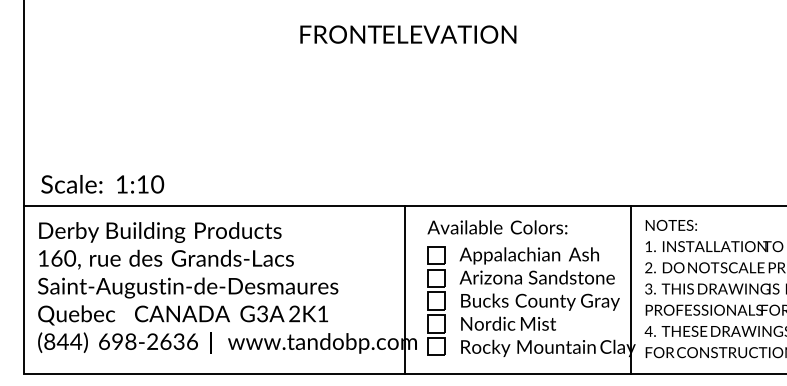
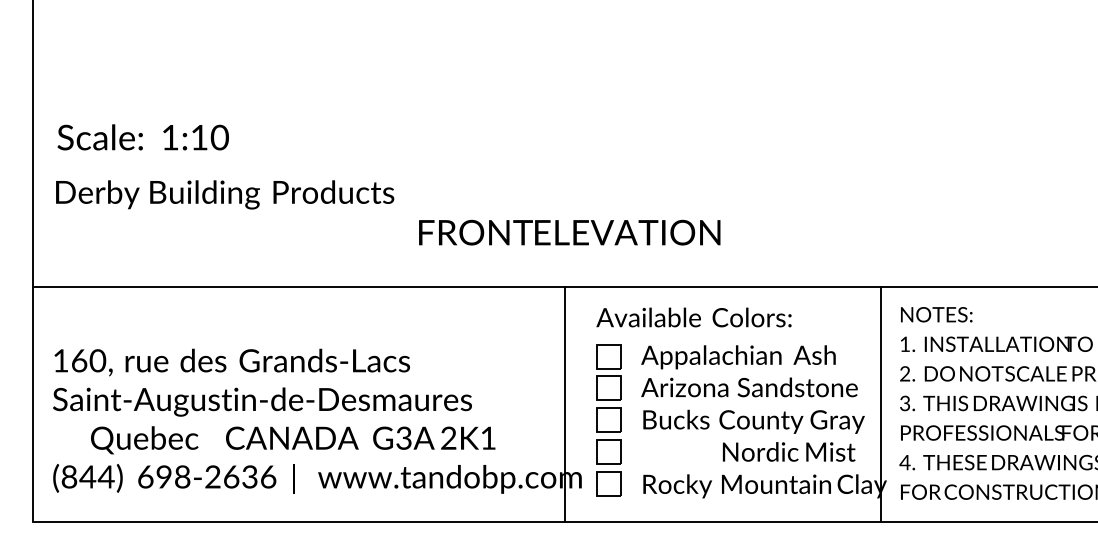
text: (408, 34) -> (569, 232), moved
text: (102, 184) -> (143, 137), moved
text: (160, 232) -> (225, 194), moved
text: (182, 315) -> (292, 440), moved
text: (508, 323) -> (788, 451), moved

